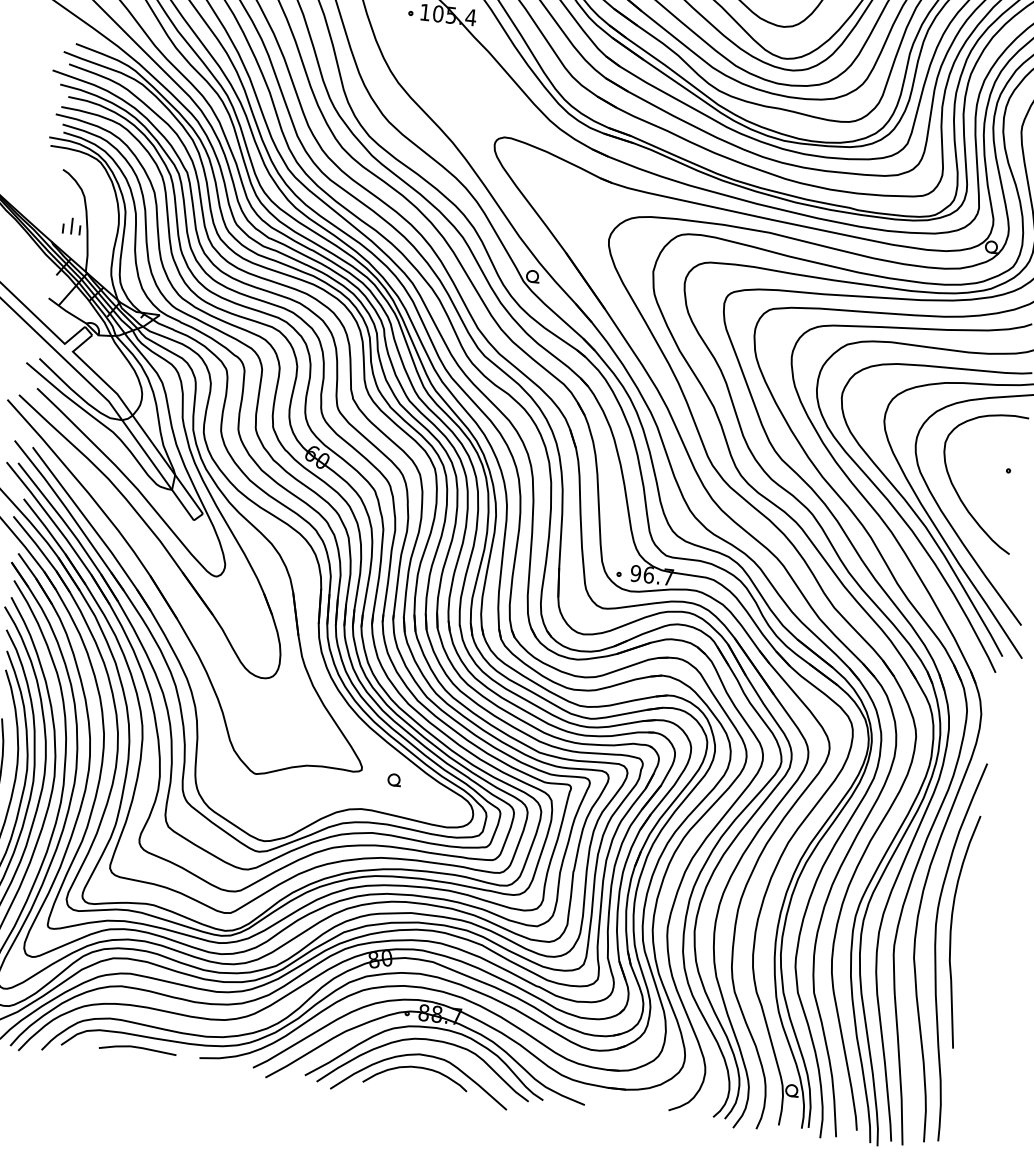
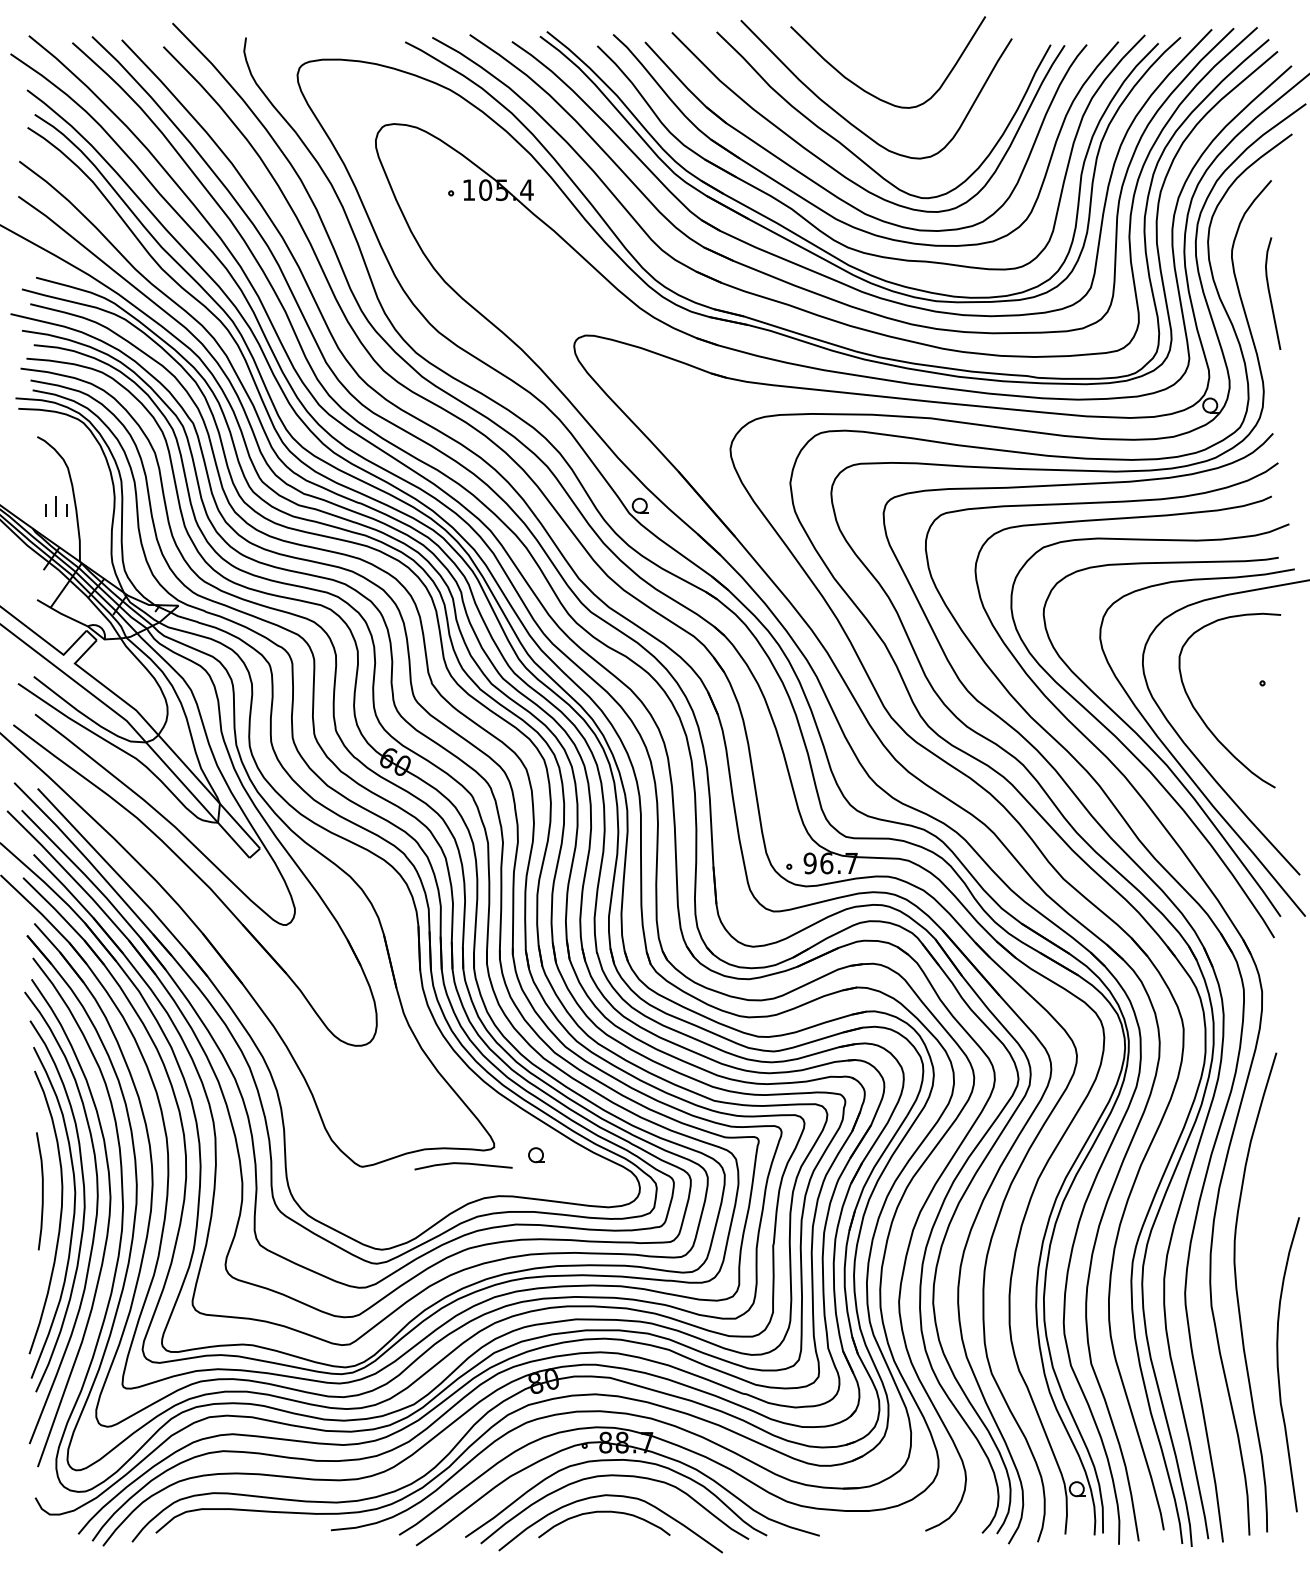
curve: (951, 930) -> (1278, 1364), moved
line: (137, 1048) -> (463, 1164), moved

